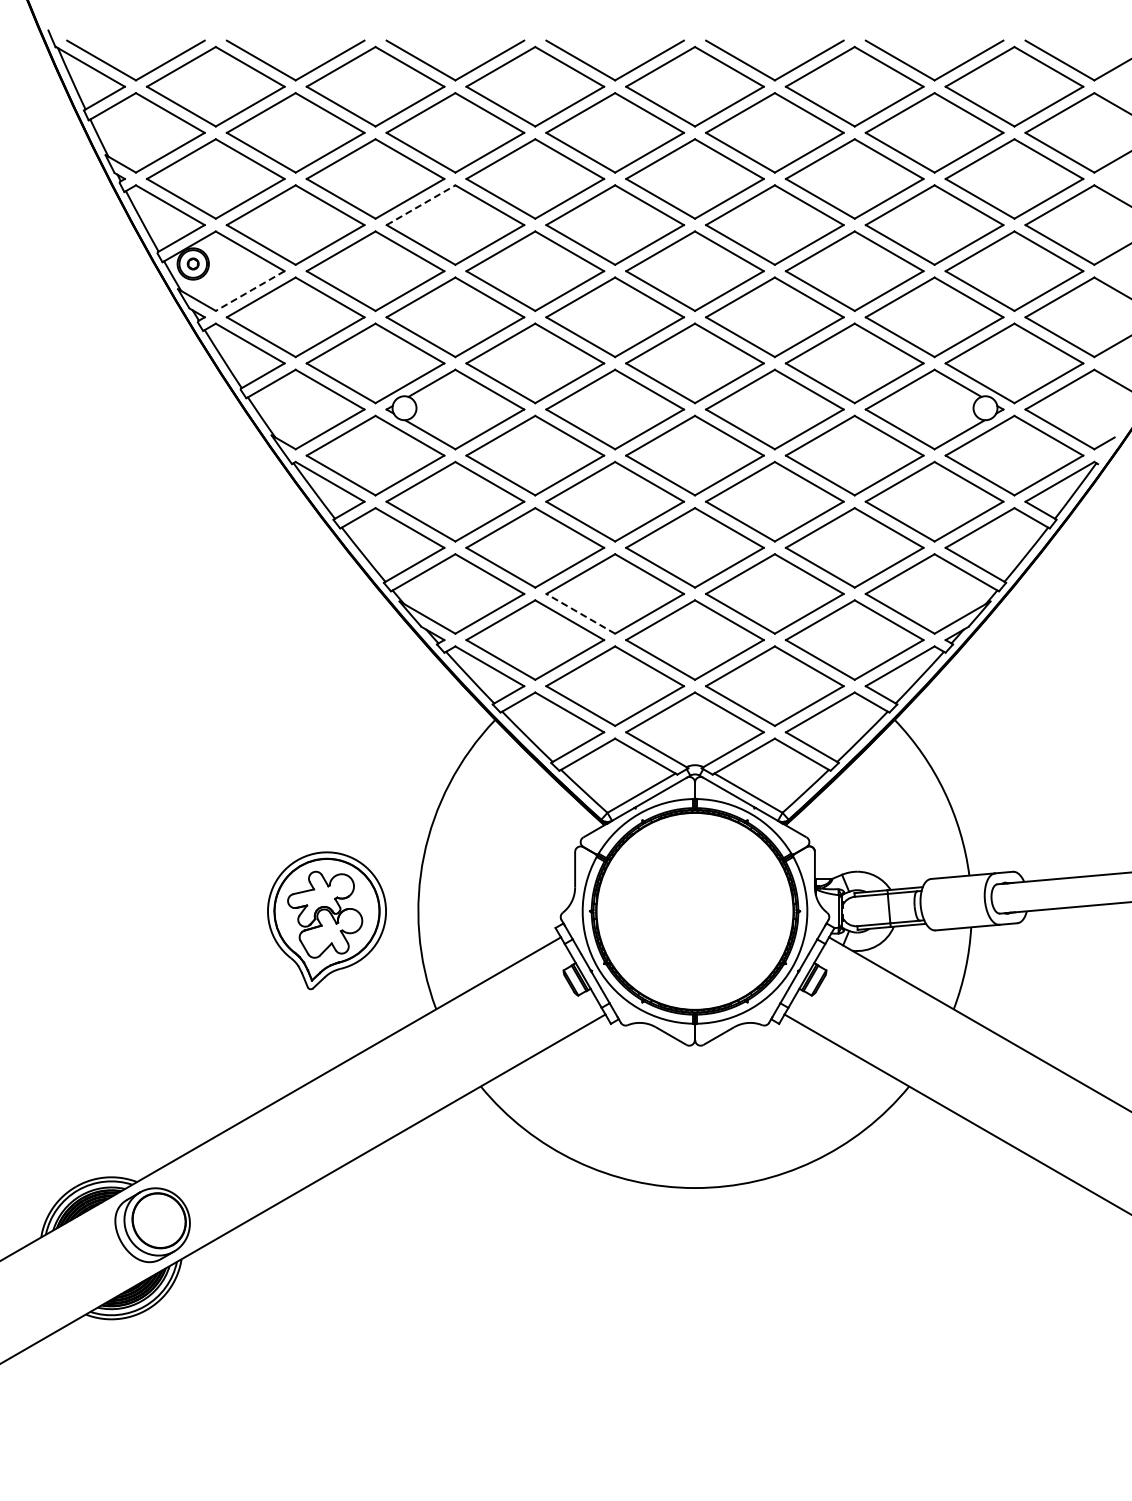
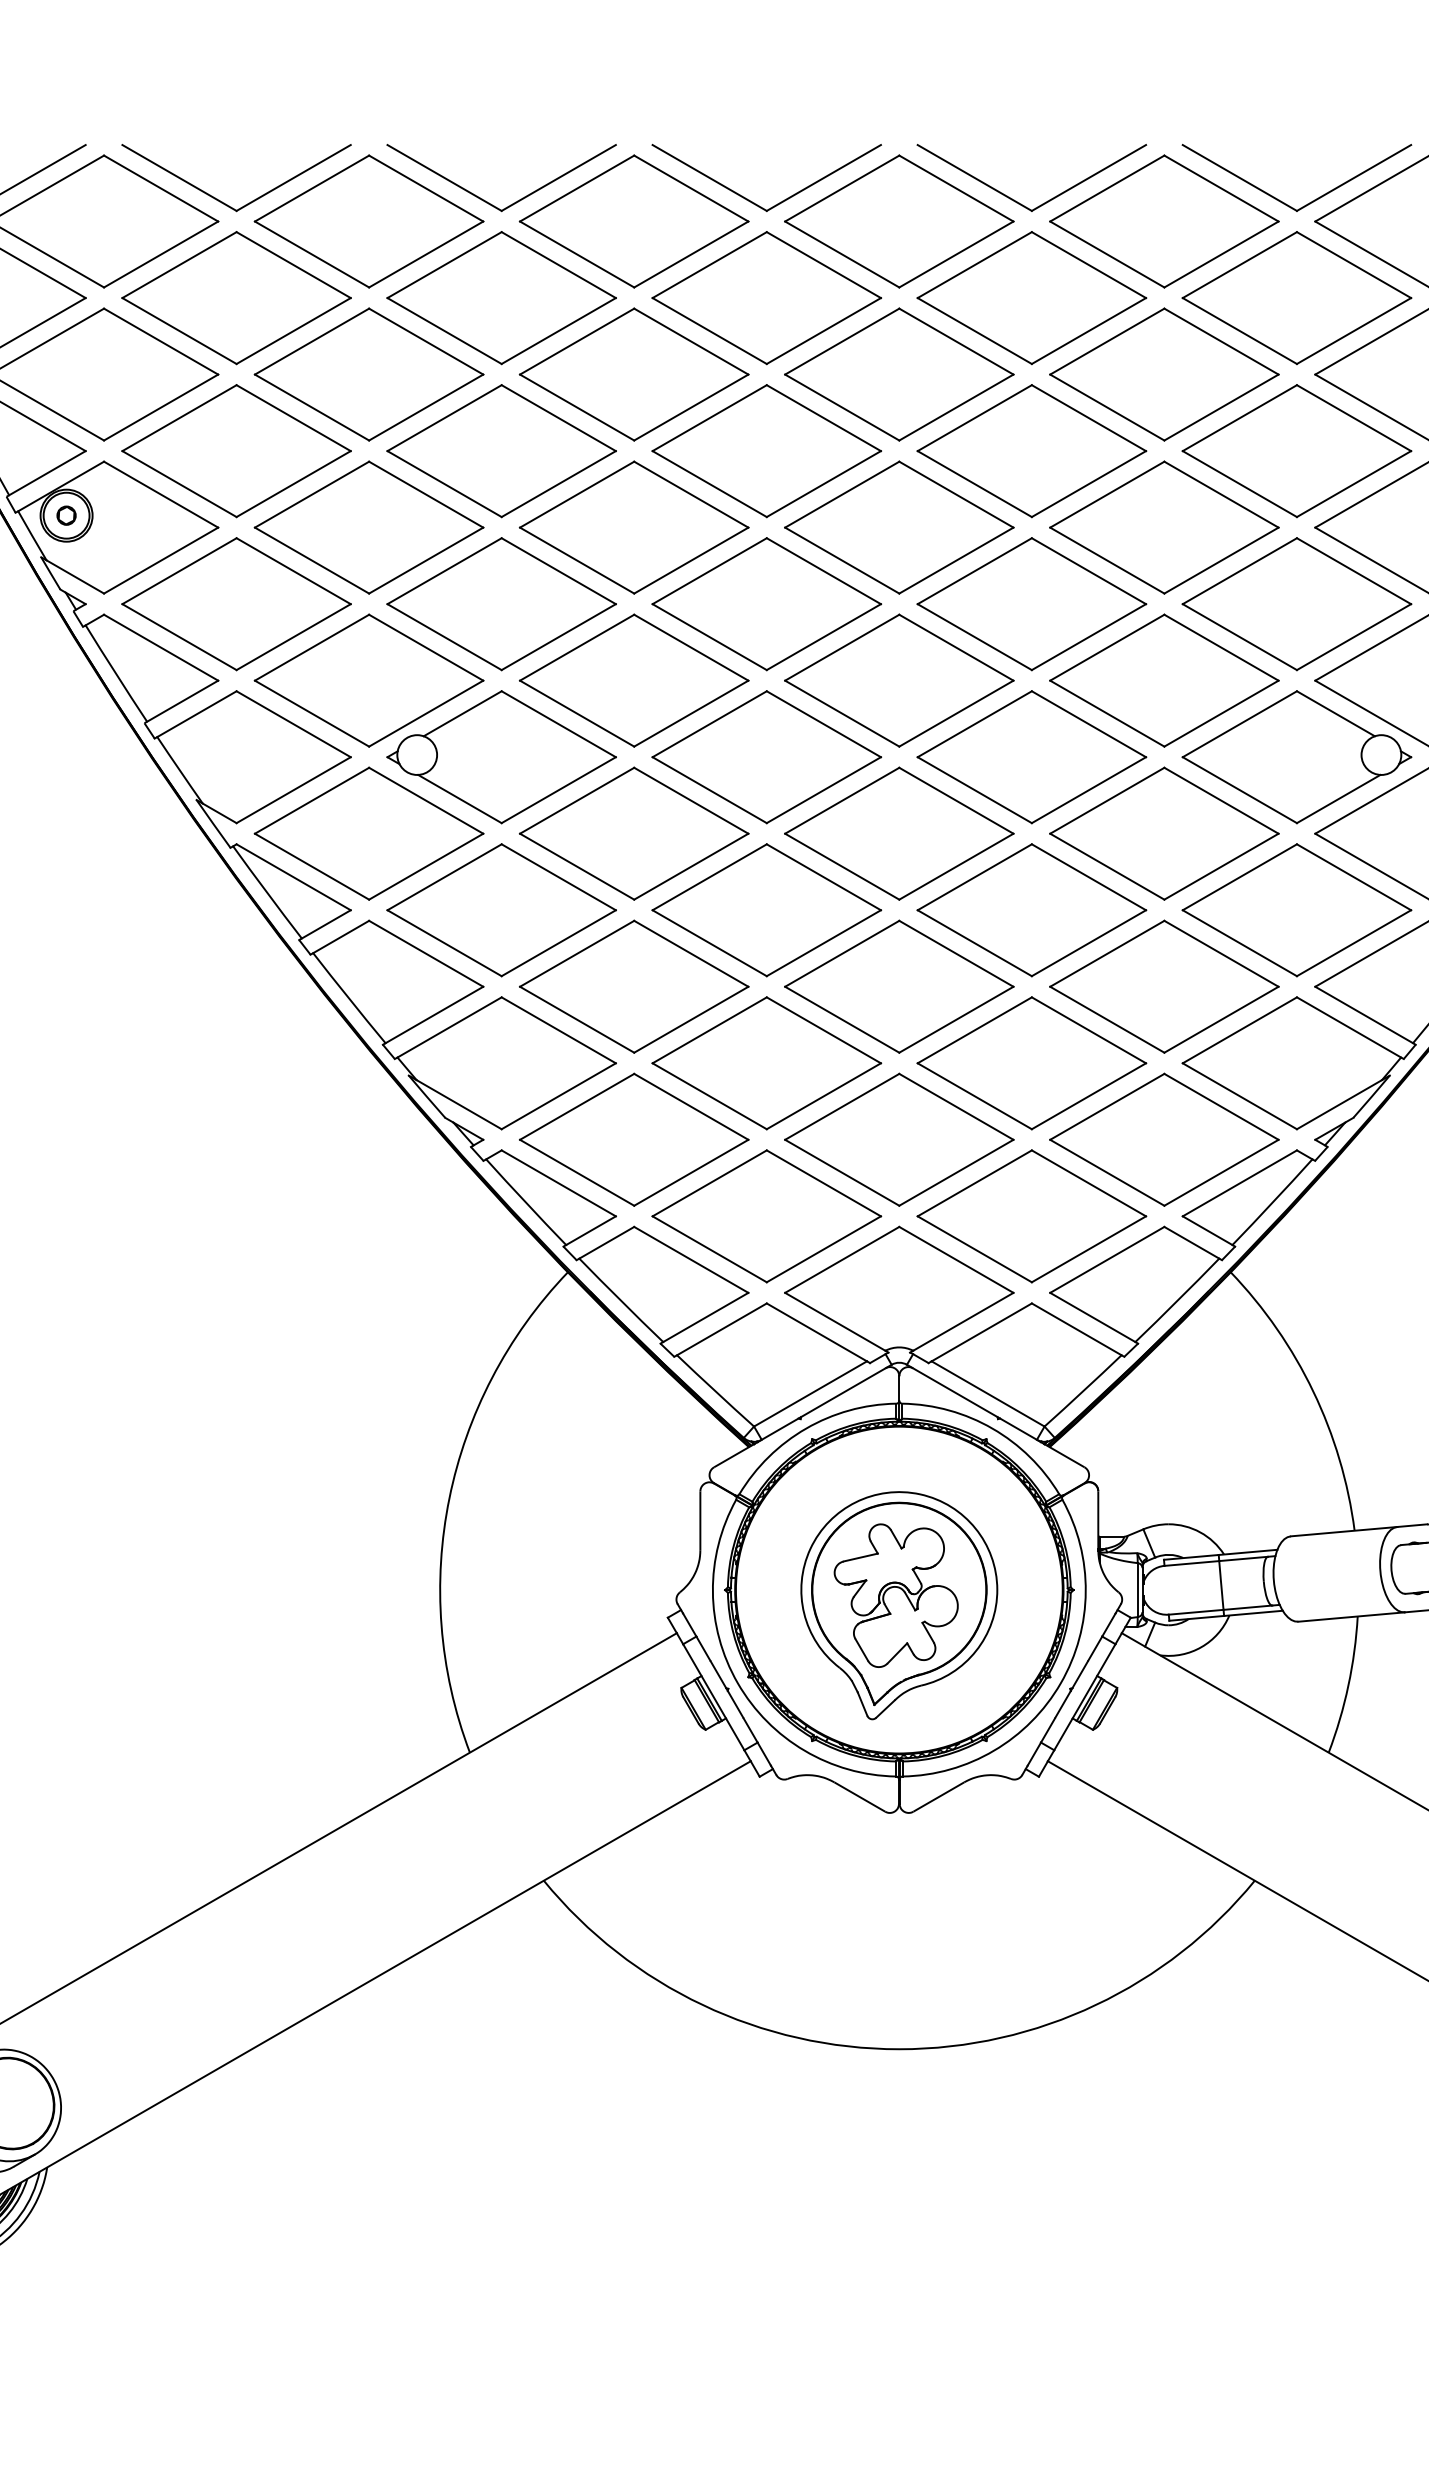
line: (421, 205) -> (445, 418), dashed -> solid
line: (250, 291) -> (161, 561), dashed -> solid
line: (580, 613) -> (709, 1095), dashed -> solid
part: (326, 920) -> (898, 1605), moved

